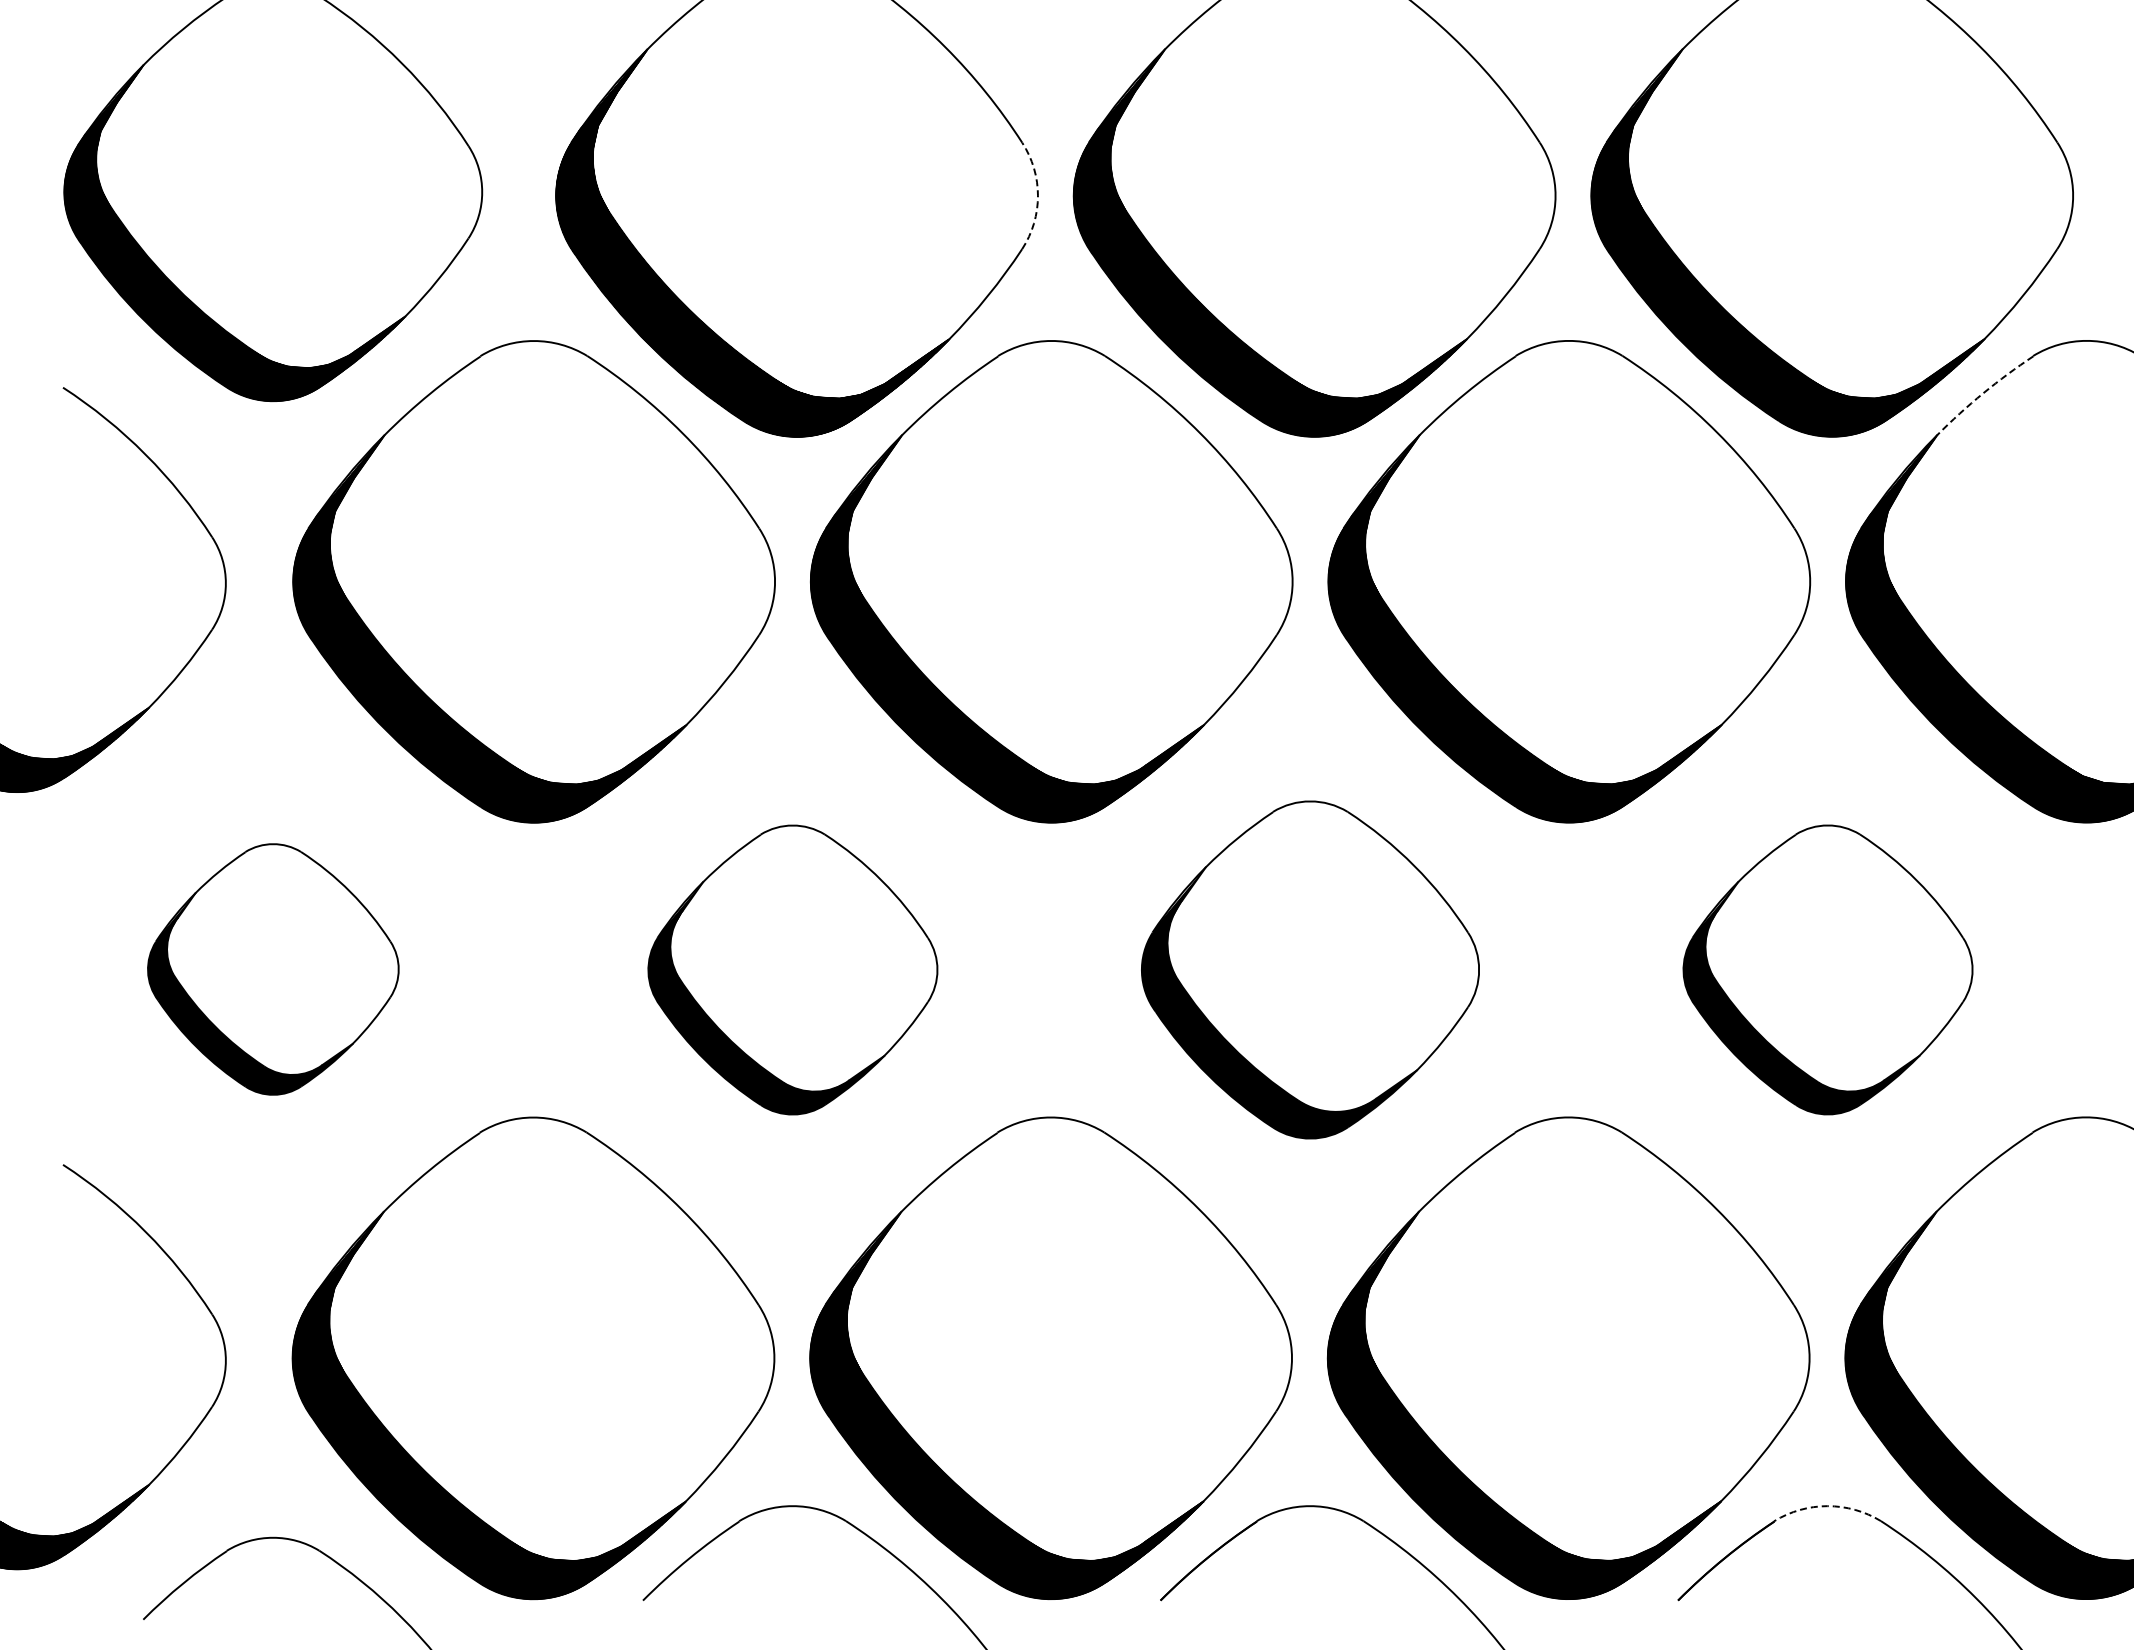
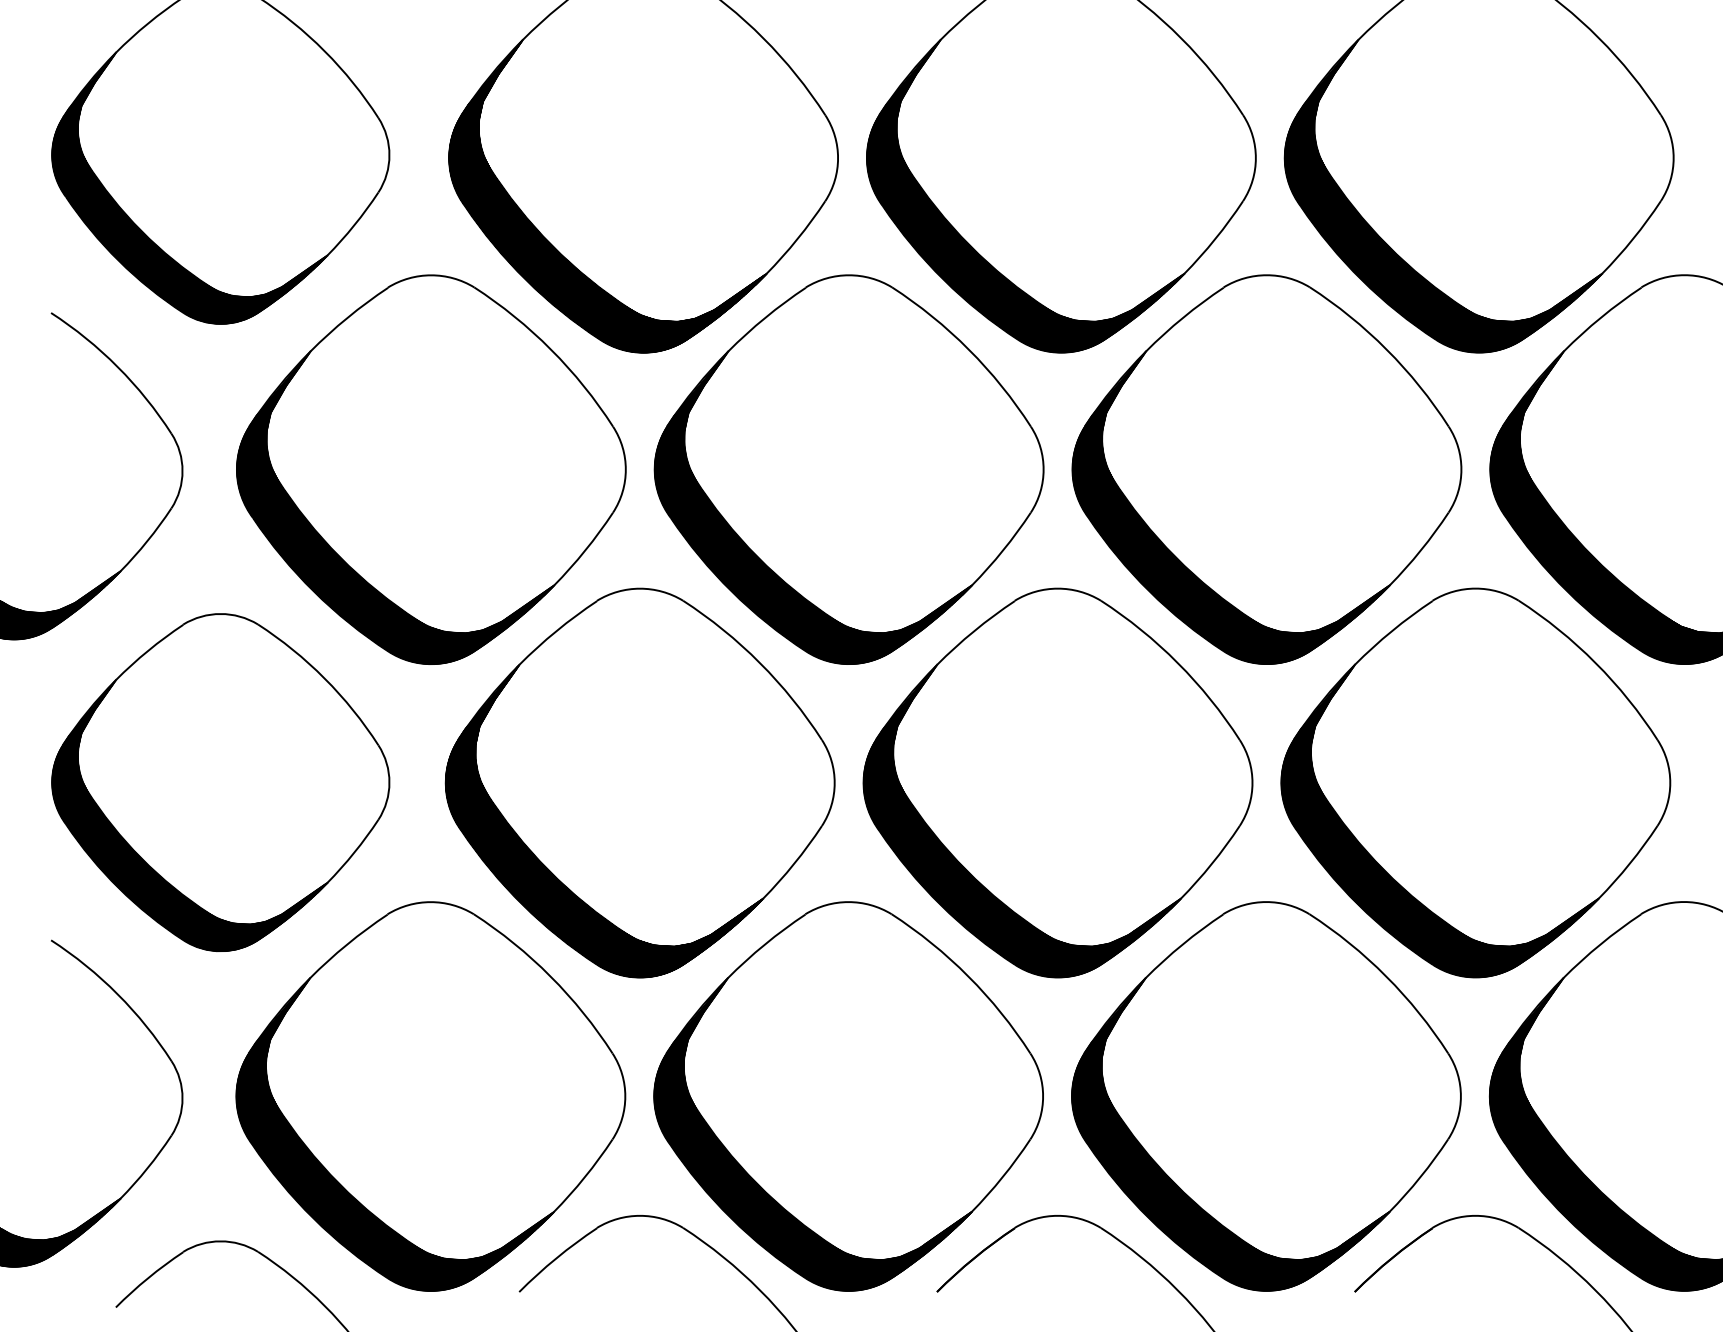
arc: (1037, 195) -> (837, 157), dashed -> solid
arc: (1983, 393) -> (1601, 317), dashed -> solid
part: (273, 969) -> (220, 782), size x1.67
part: (792, 969) -> (639, 782), size x1.67
part: (1310, 969) -> (1058, 782), size x1.43
part: (1827, 969) -> (1475, 782), size x1.67
arc: (1827, 1506) -> (1475, 1216), dashed -> solid

